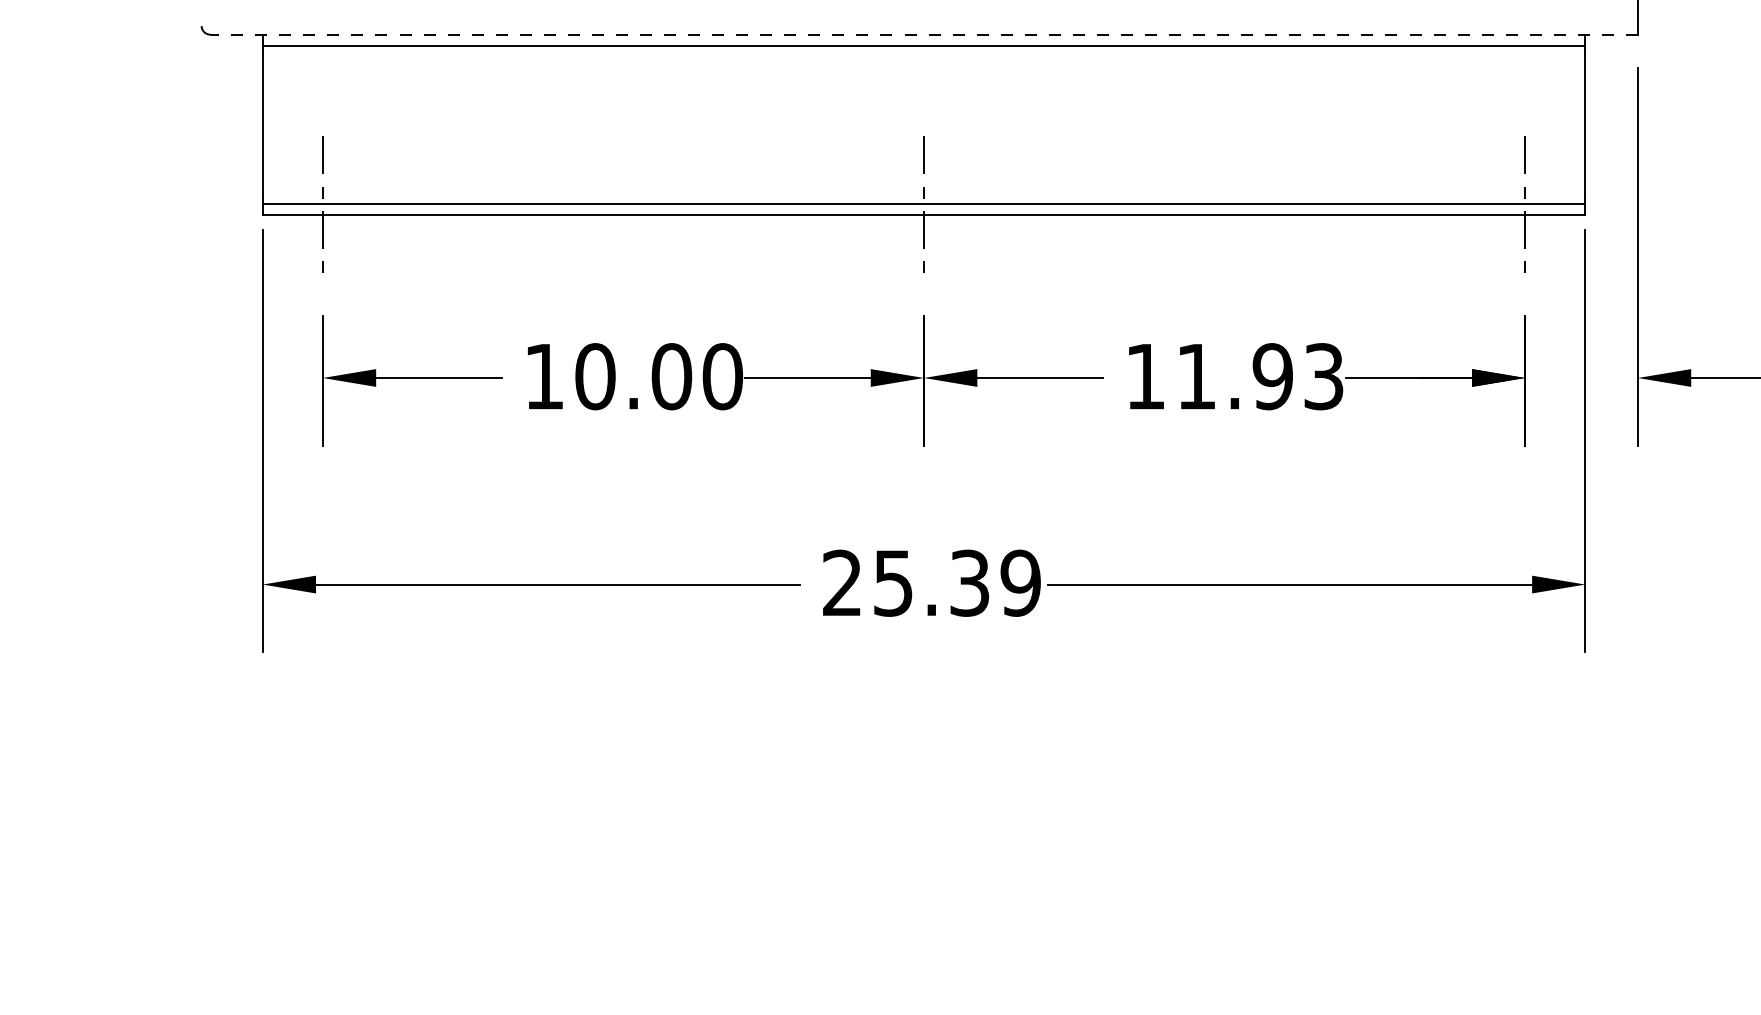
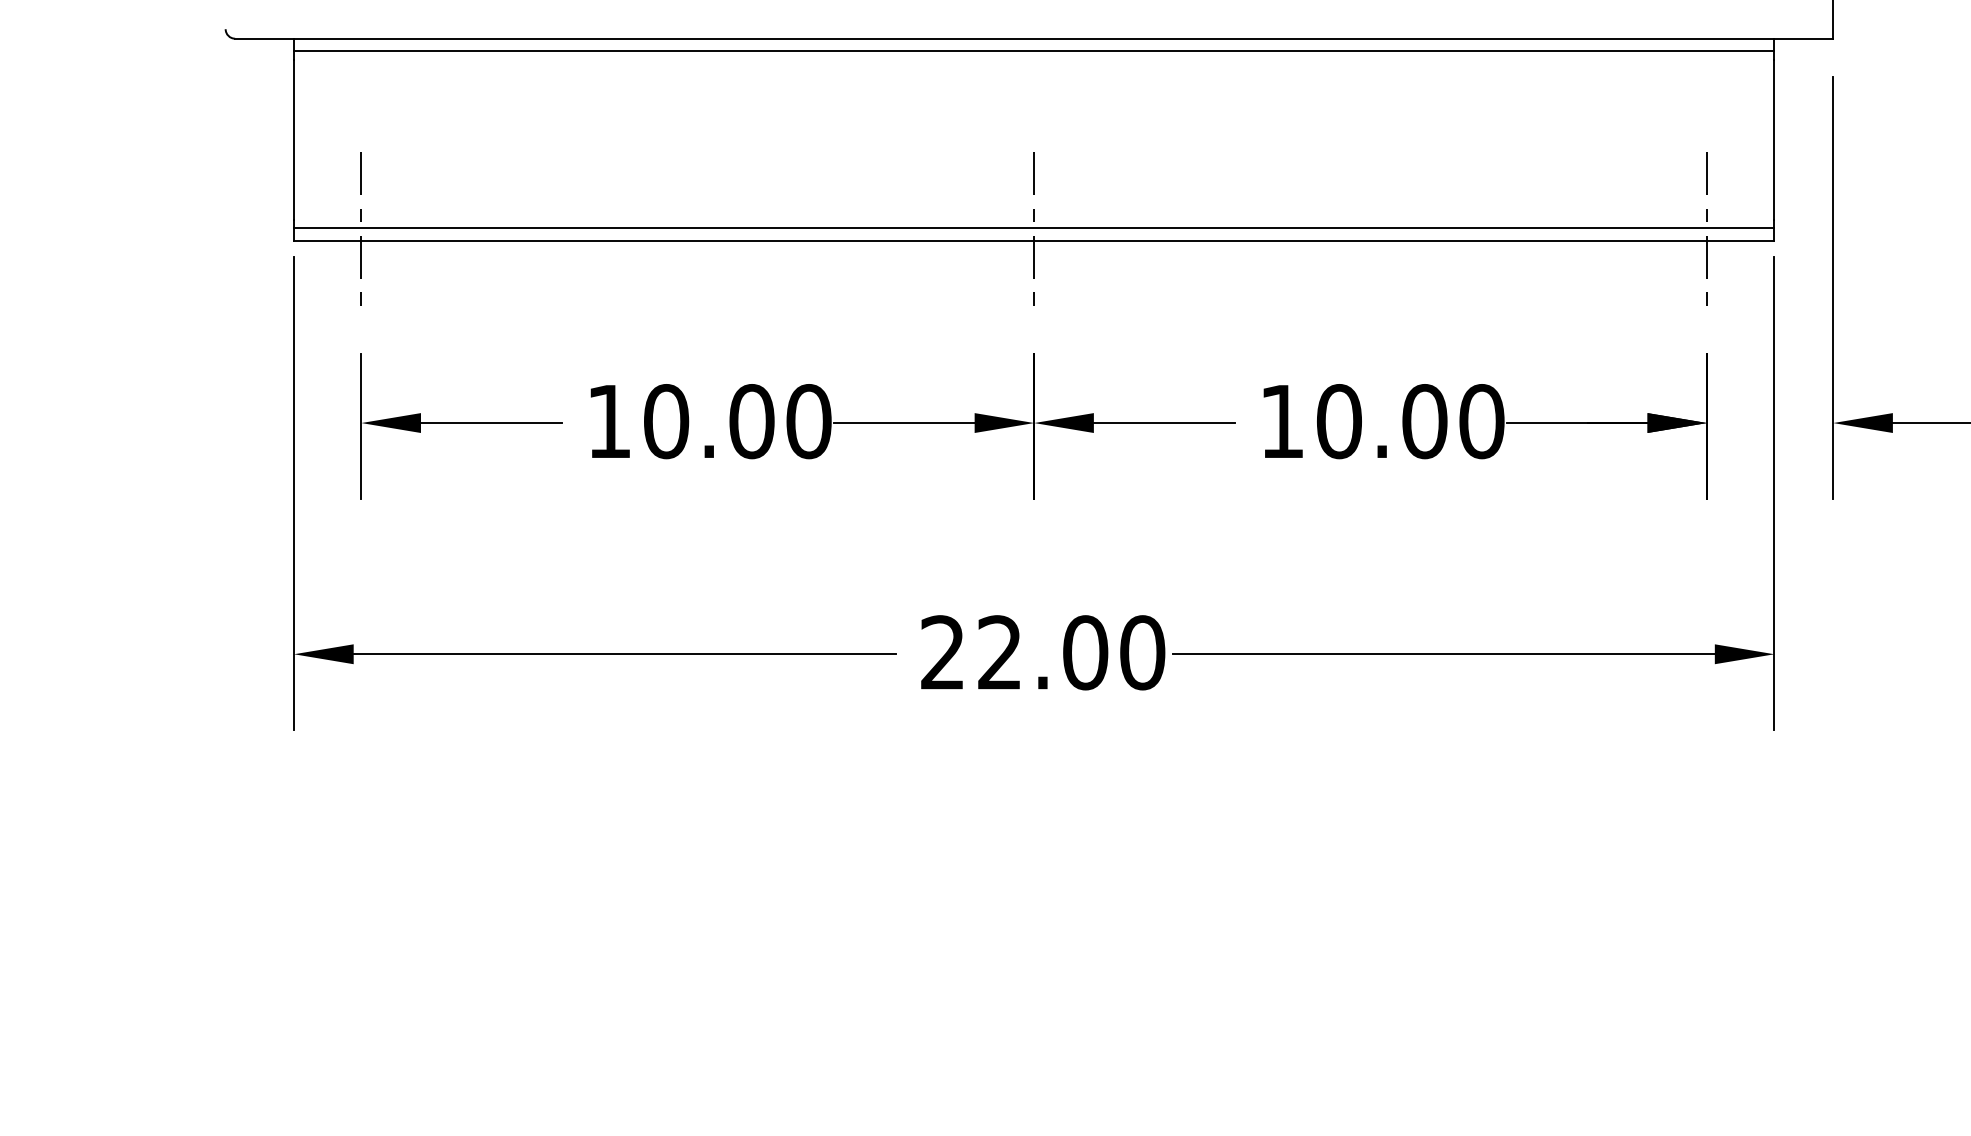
line: (924, 34) -> (1034, 38), dashed -> solid
text: (1260, 376) -> (1410, 421), 11.93 -> 10.00
text: (957, 582) -> (1071, 651), 25.39 -> 22.00

